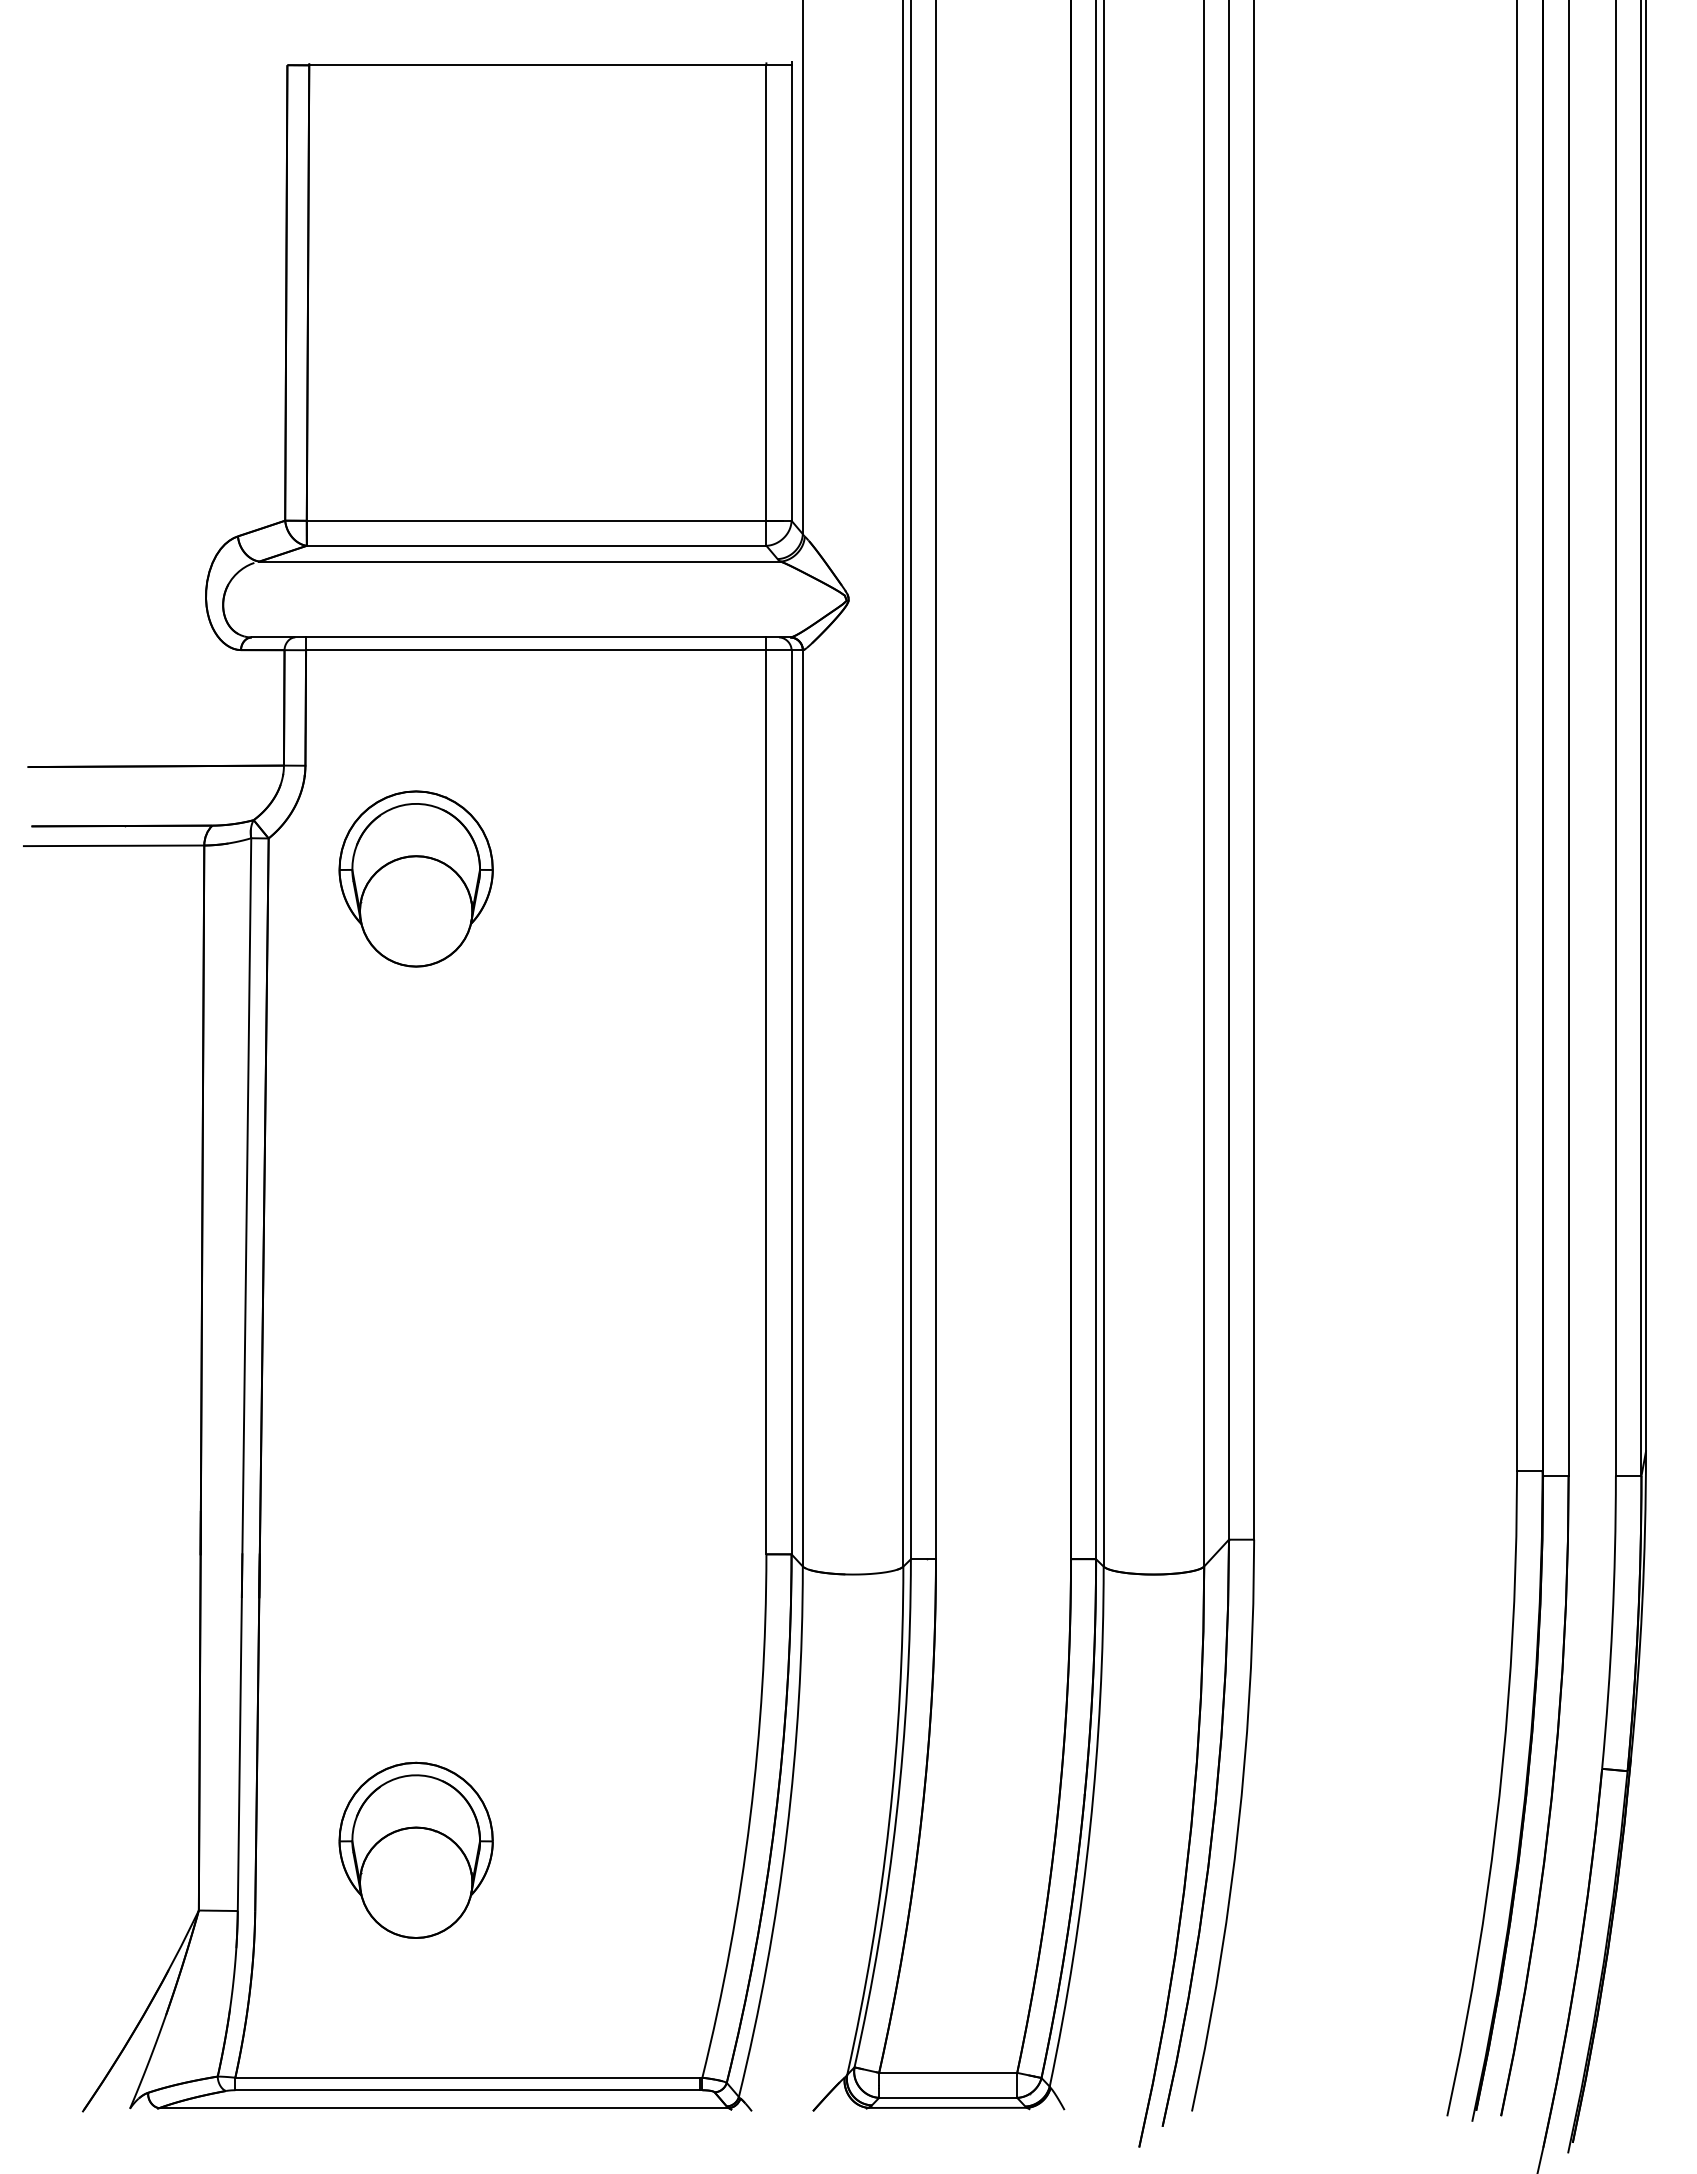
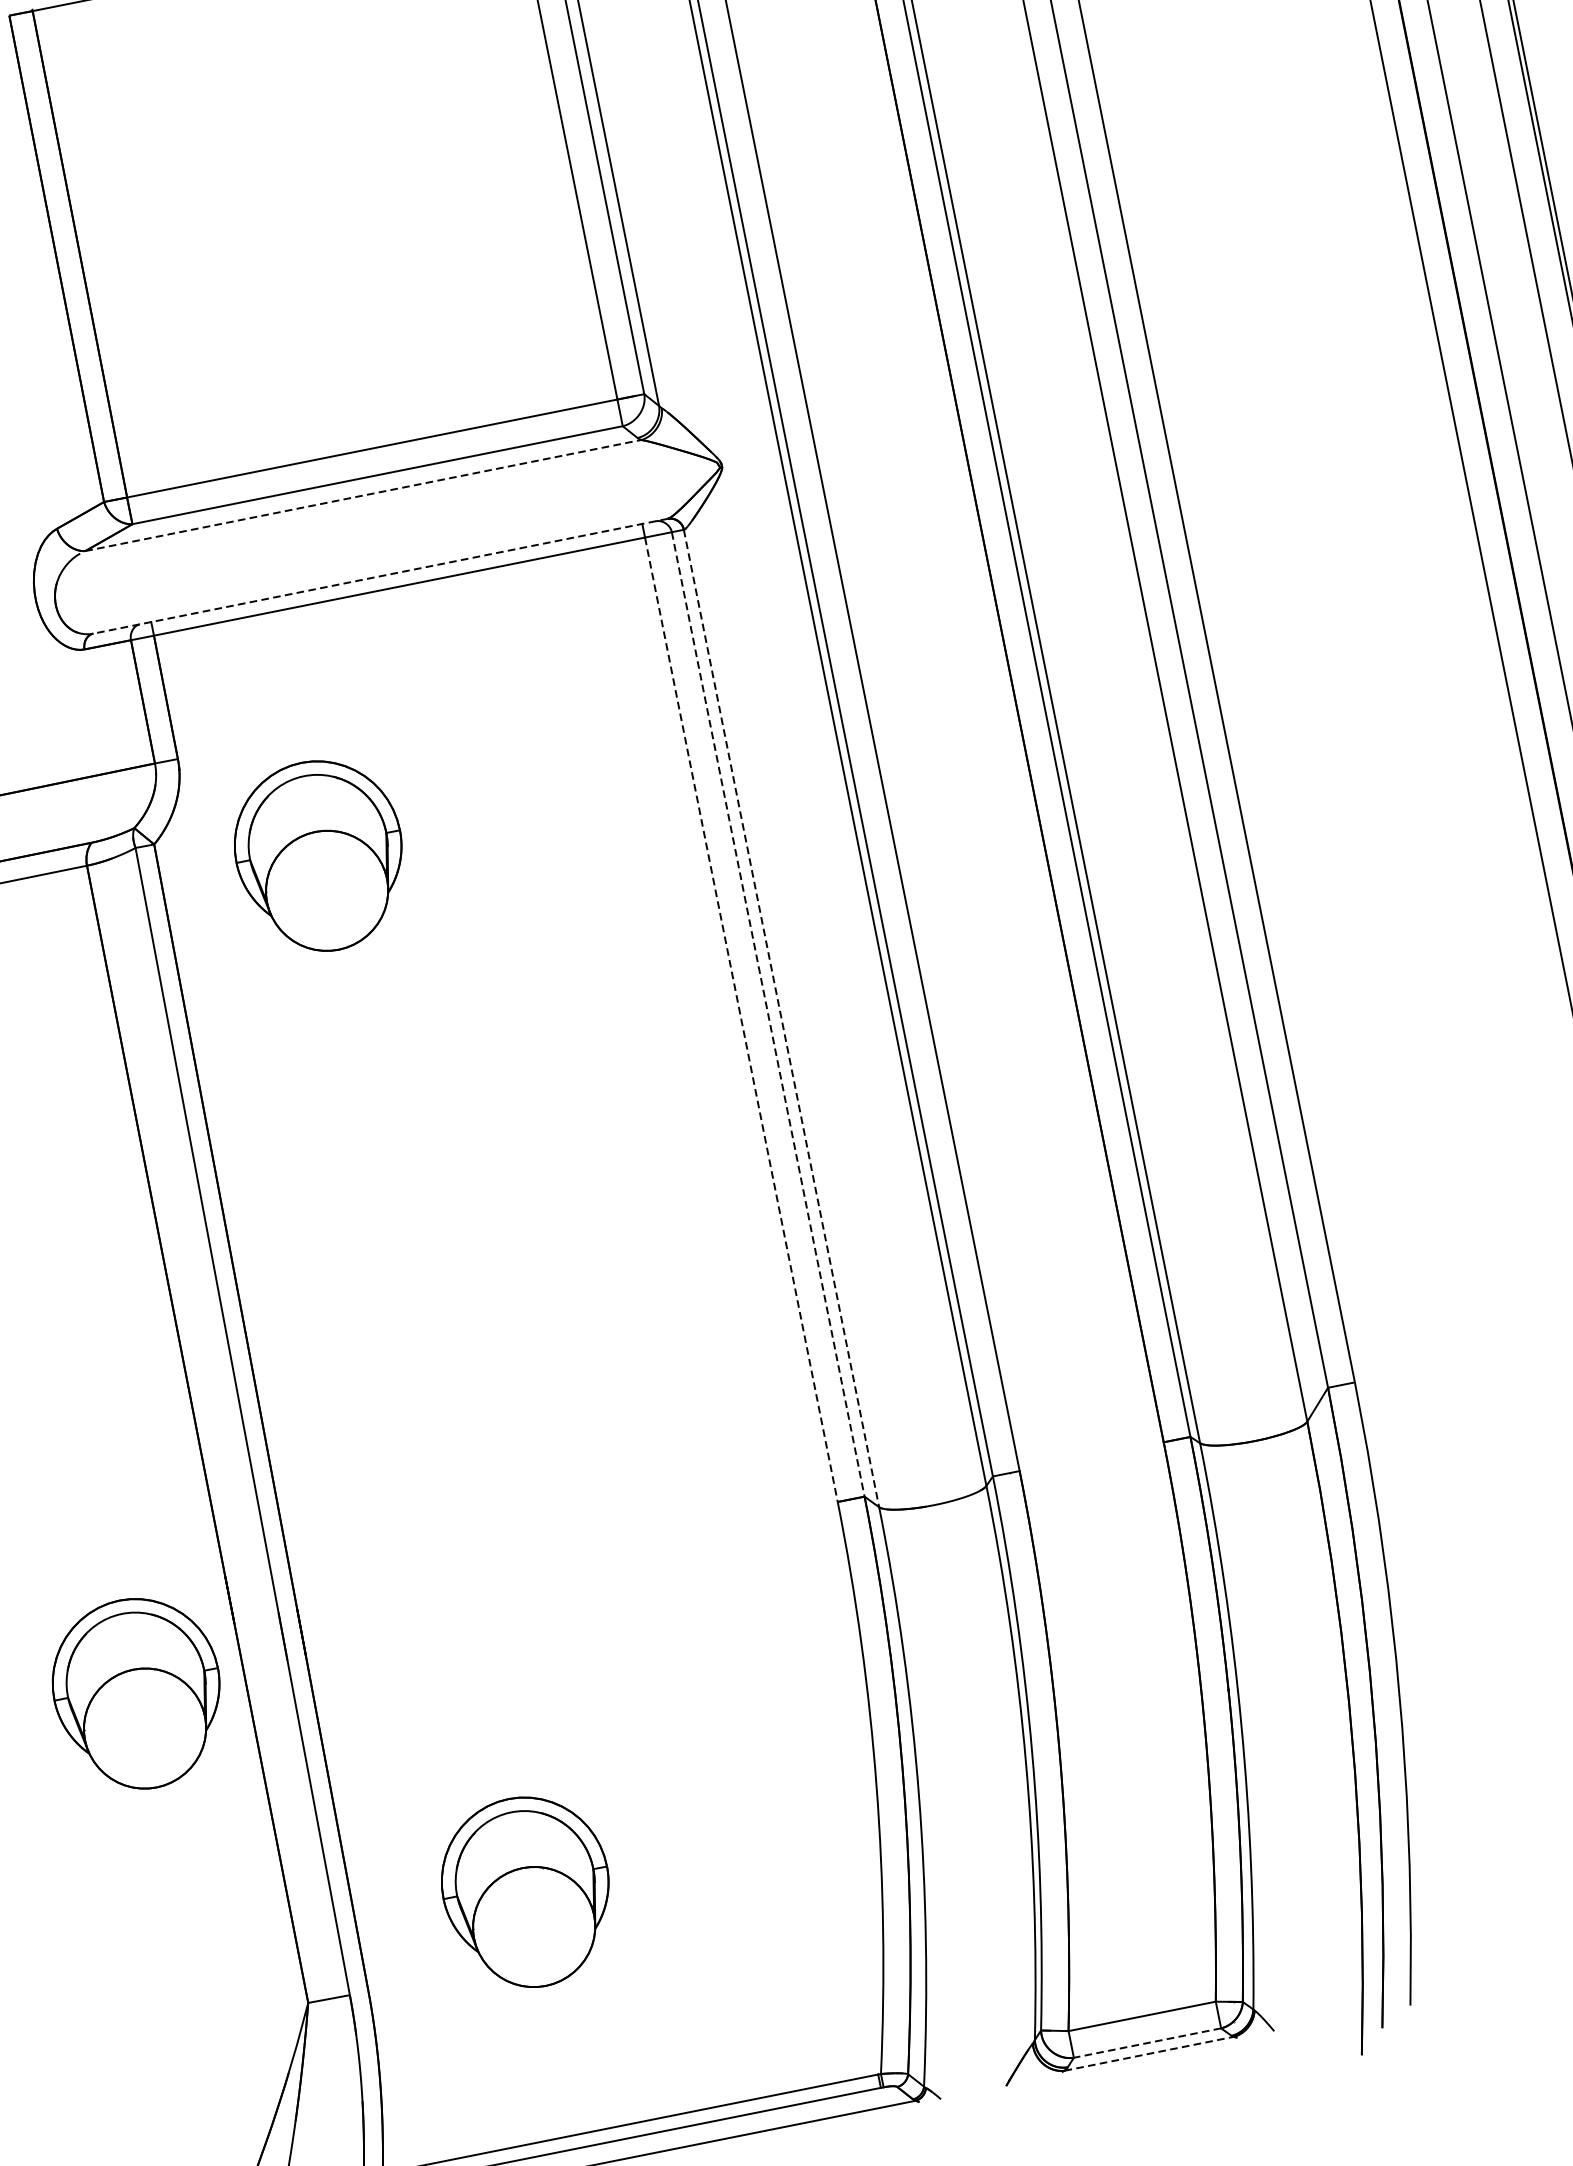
line: (520, 561) -> (363, 495), solid -> dashed
line: (520, 637) -> (379, 576), solid -> dashed
line: (766, 1102) -> (741, 1020), solid -> dashed
line: (791, 1102) -> (768, 1014), solid -> dashed
line: (802, 1108) -> (781, 1018), solid -> dashed
part: (100, 1600) -> (137, 1693), added
line: (947, 2097) -> (1146, 2042), solid -> dashed
line: (948, 2107) -> (1149, 2053), solid -> dashed

